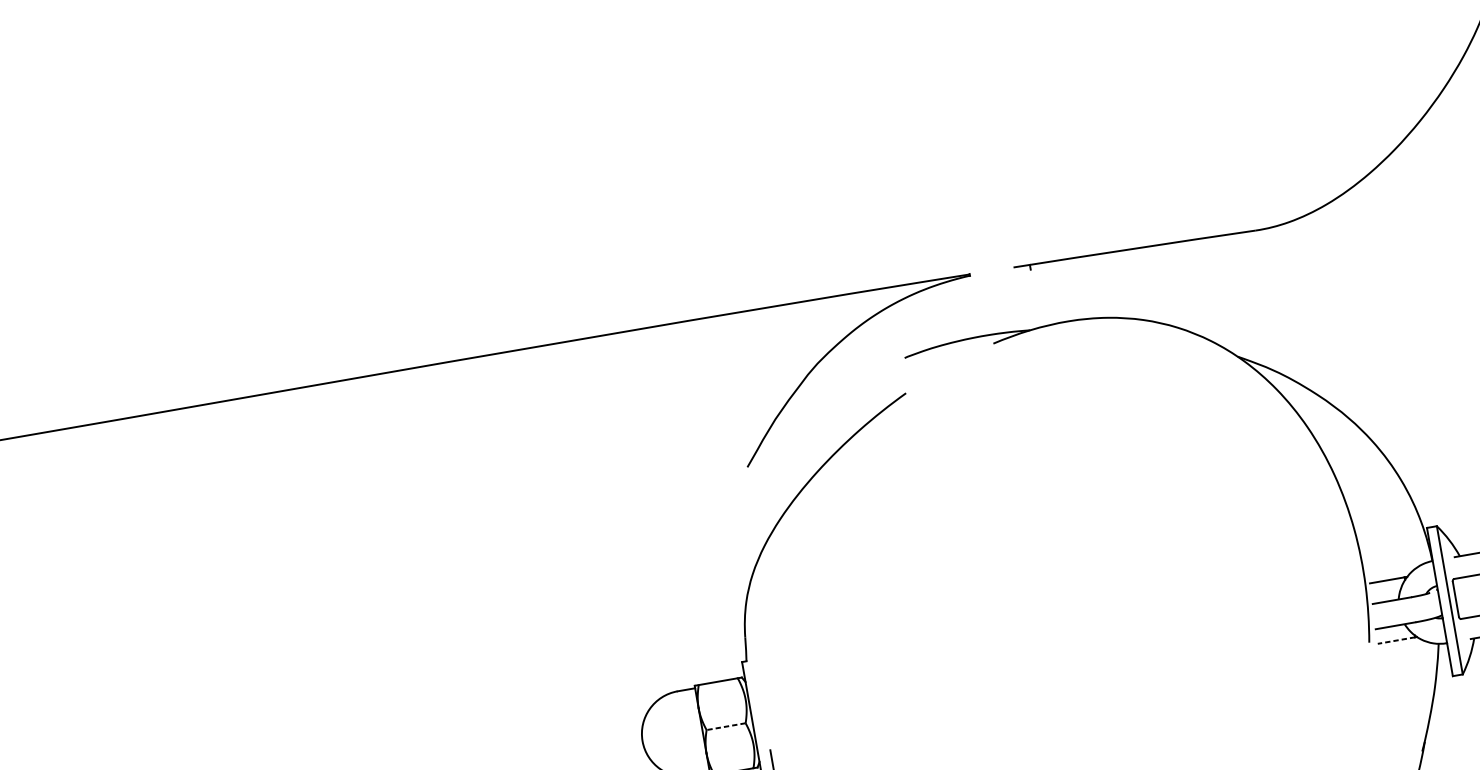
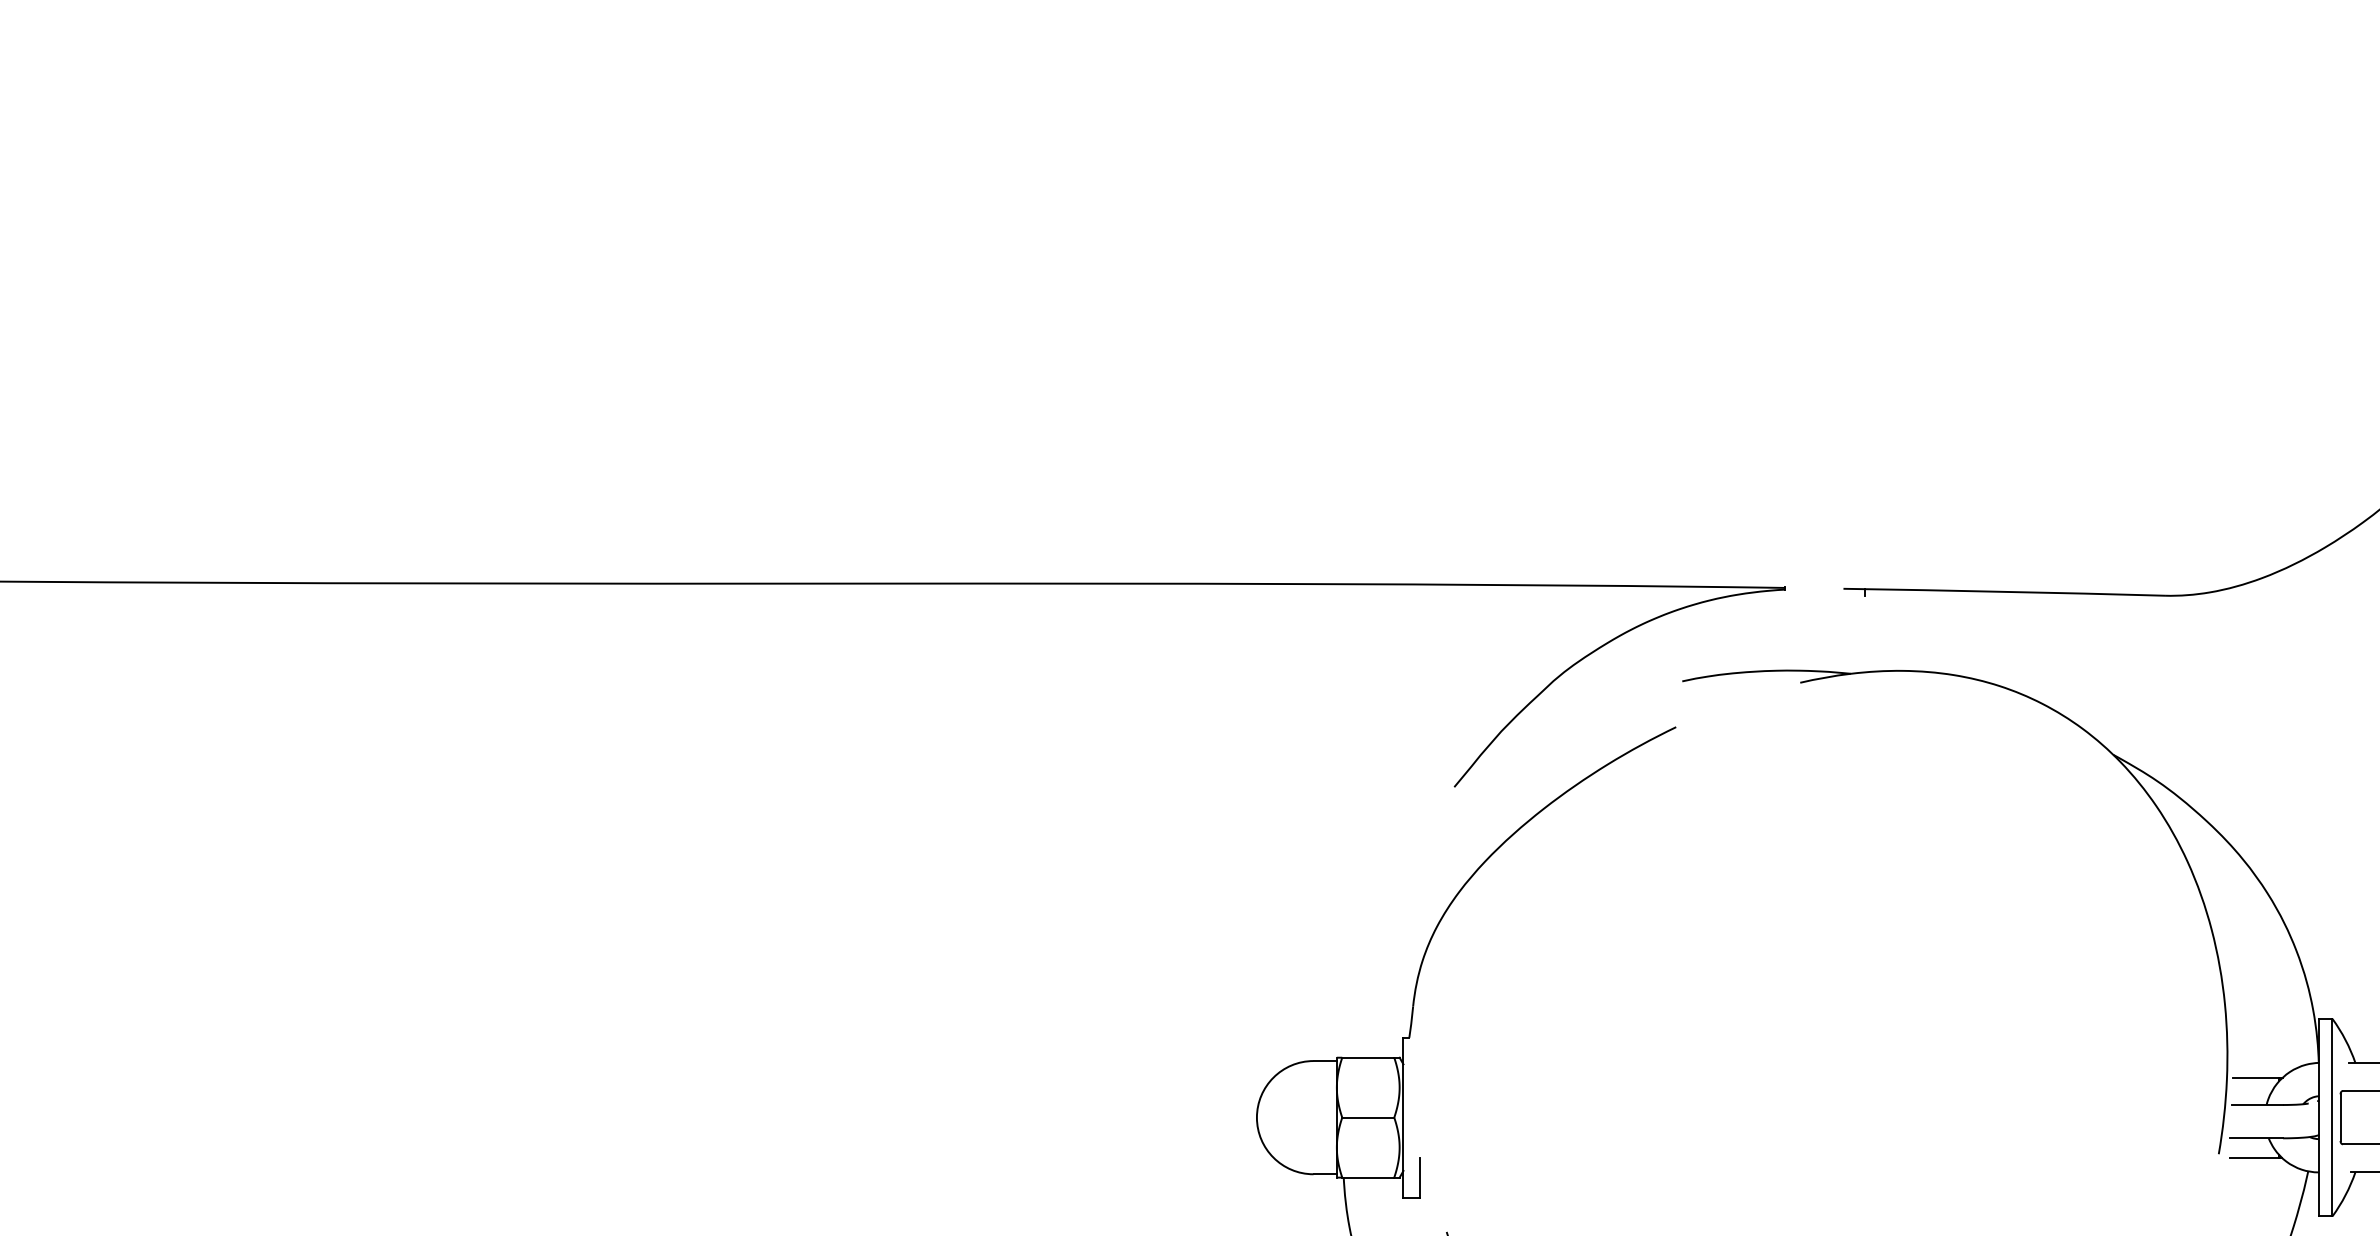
line: (1396, 640) -> (2254, 1157), dashed -> solid
line: (725, 726) -> (1367, 1117), dashed -> solid

